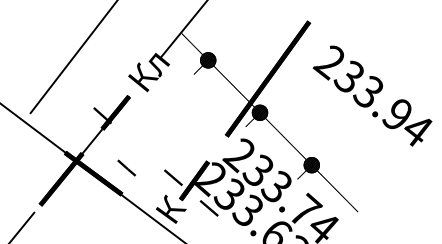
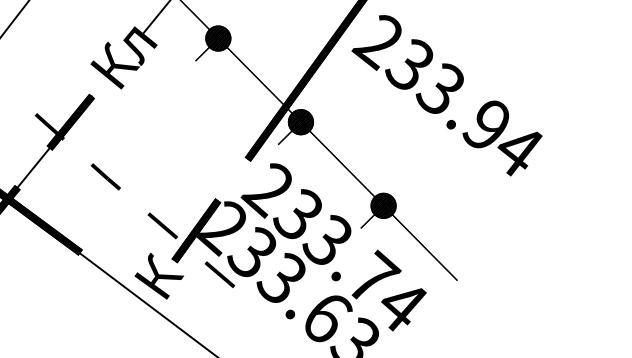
text: (372, 95) -> (446, 94), moved
line: (126, 167) -> (105, 176), moved

